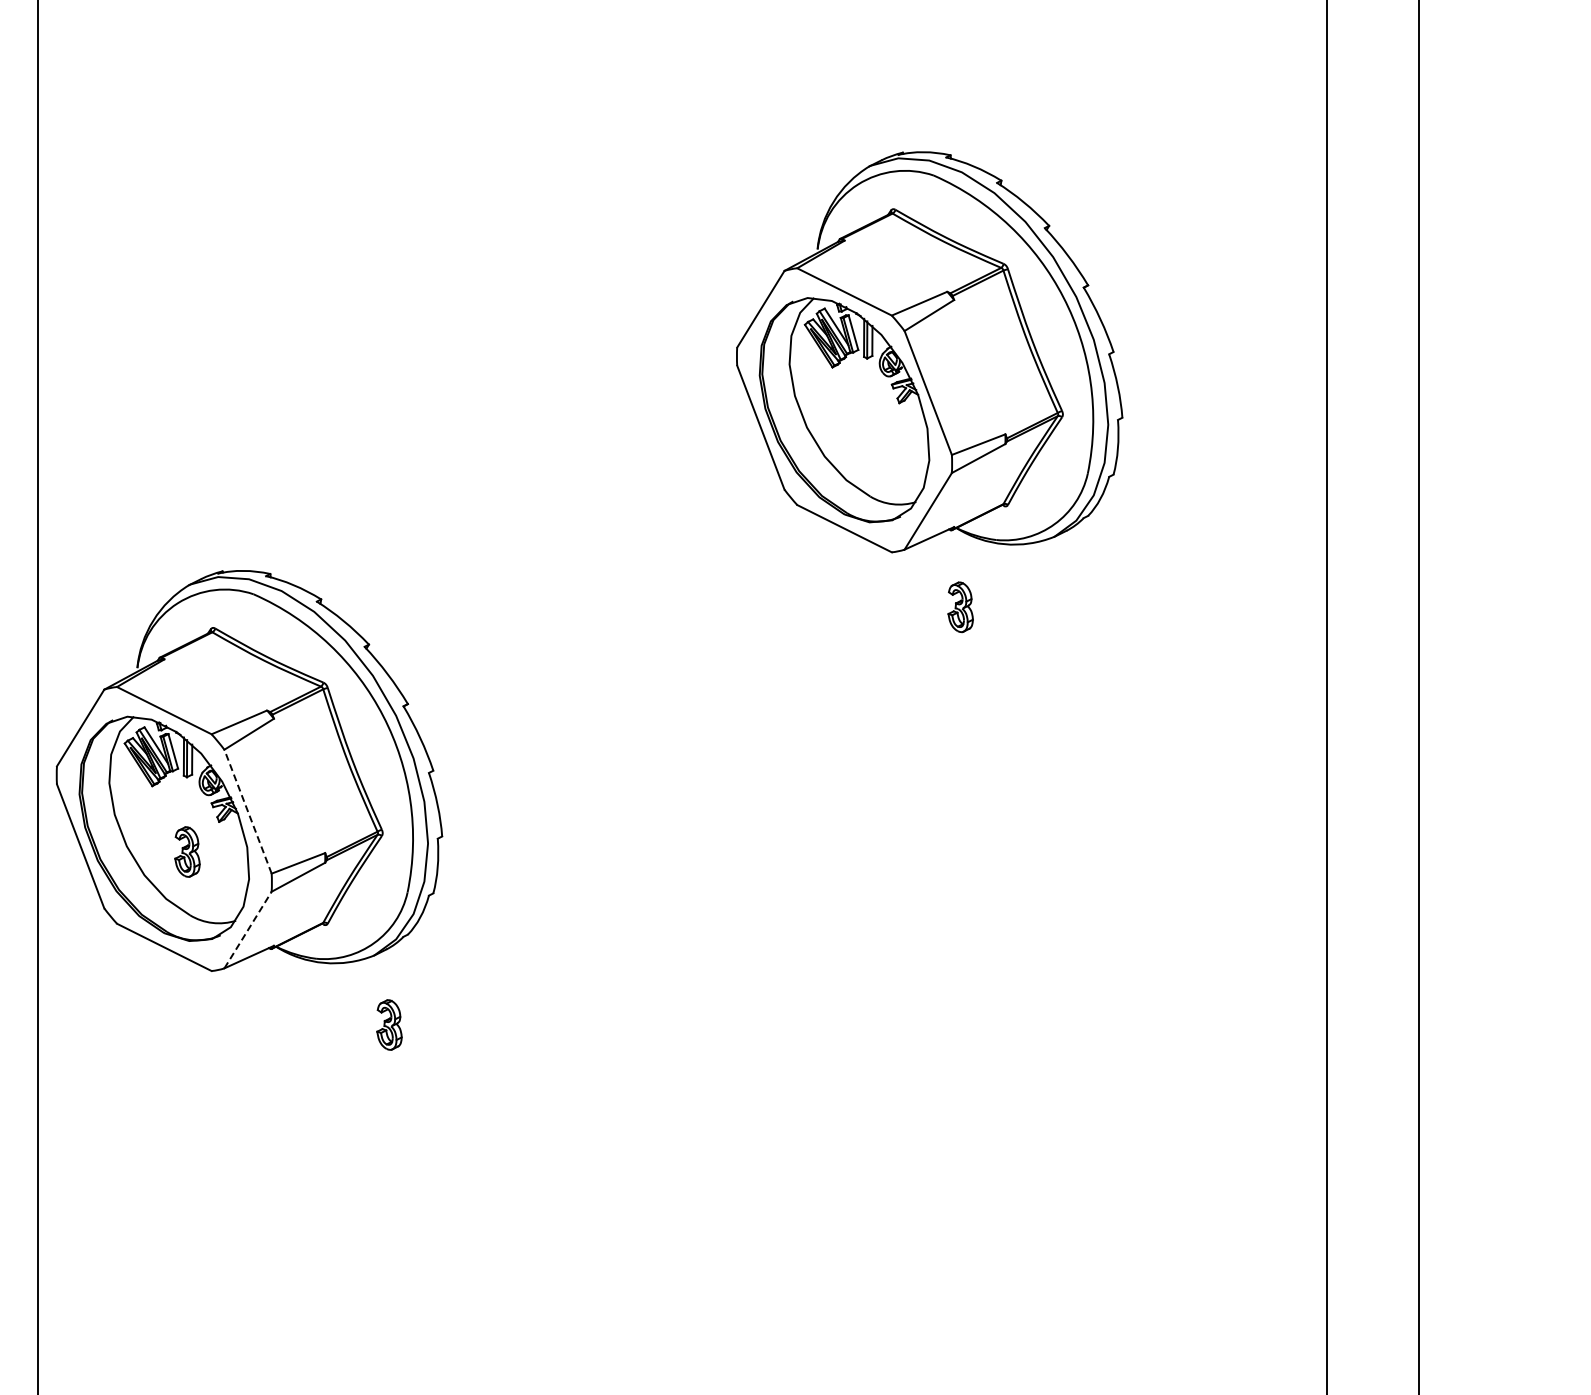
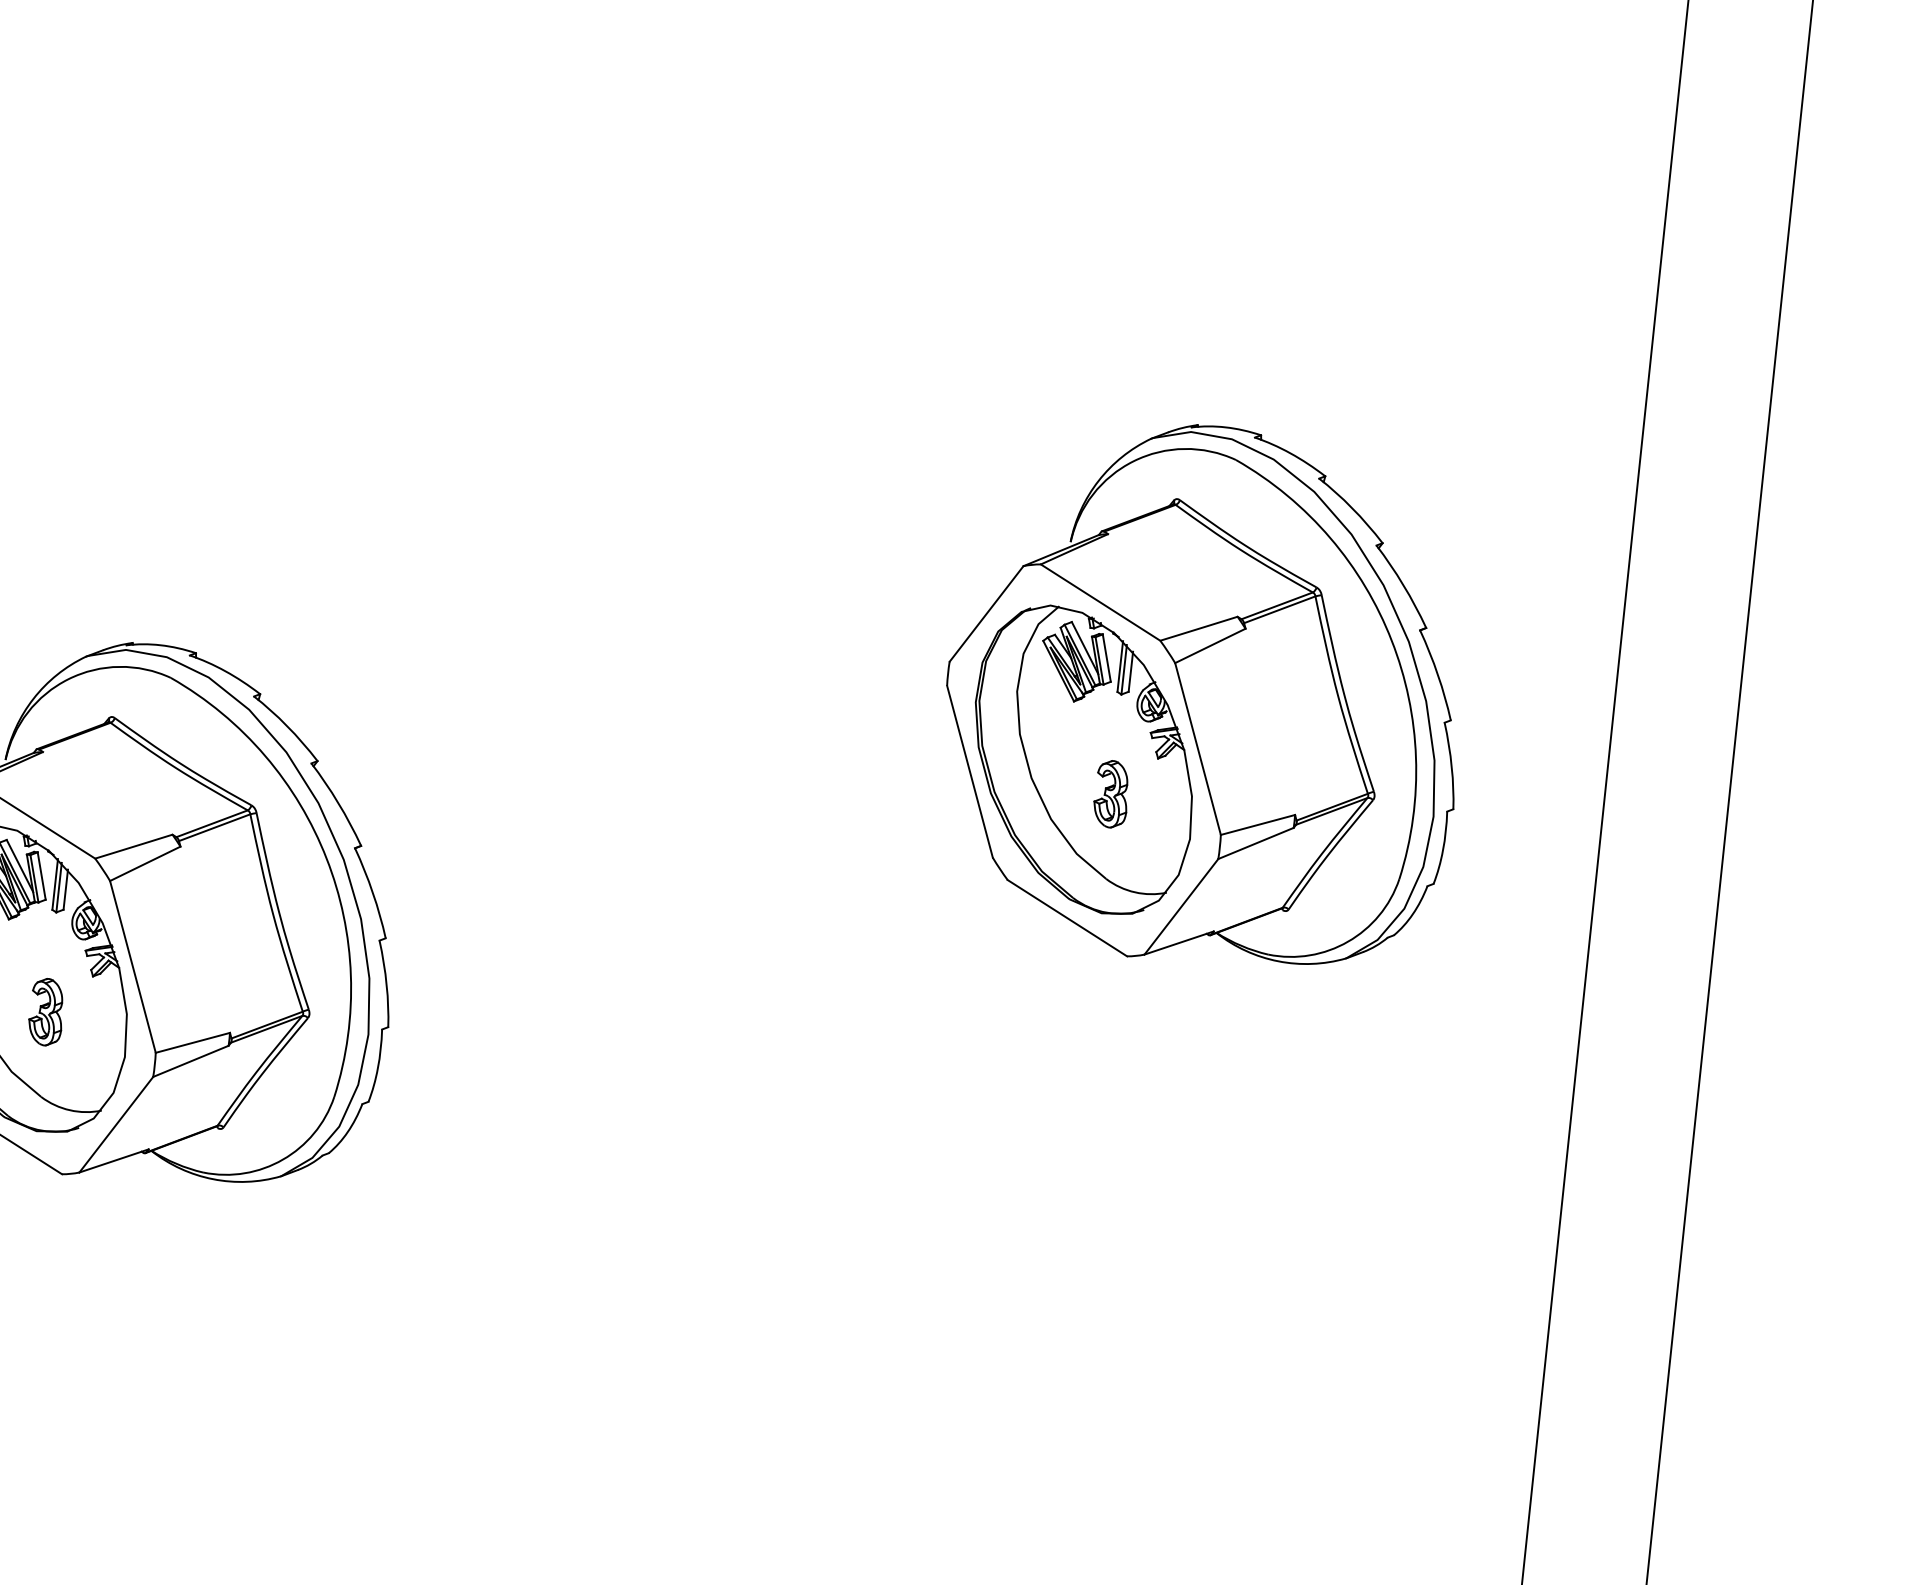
part: (929, 352) -> (1205, 695), moved
line: (247, 811) -> (132, 966), dashed -> solid
line: (248, 929) -> (117, 1124), dashed -> solid
part: (389, 1024) -> (291, 1270), removed

